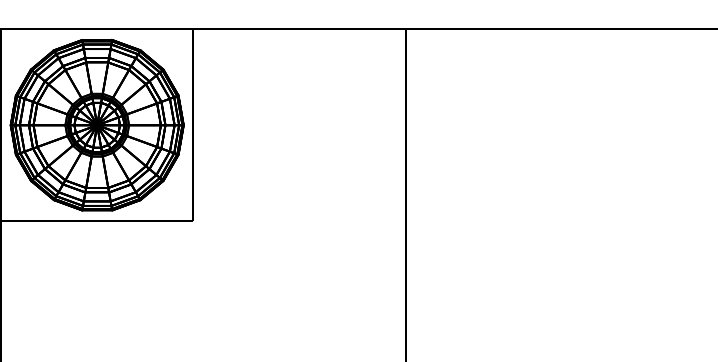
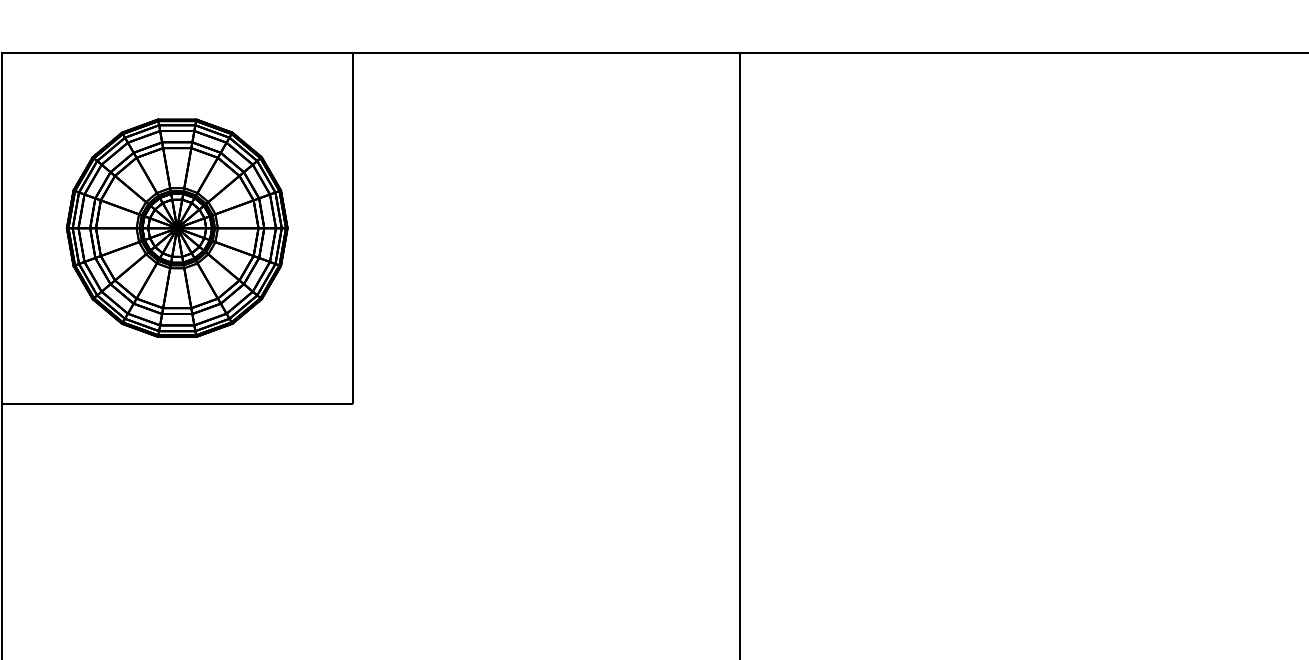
part: (96, 124) -> (176, 227), size x0.7

